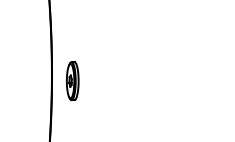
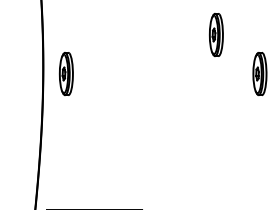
part: (206, 45) -> (215, 34), added

